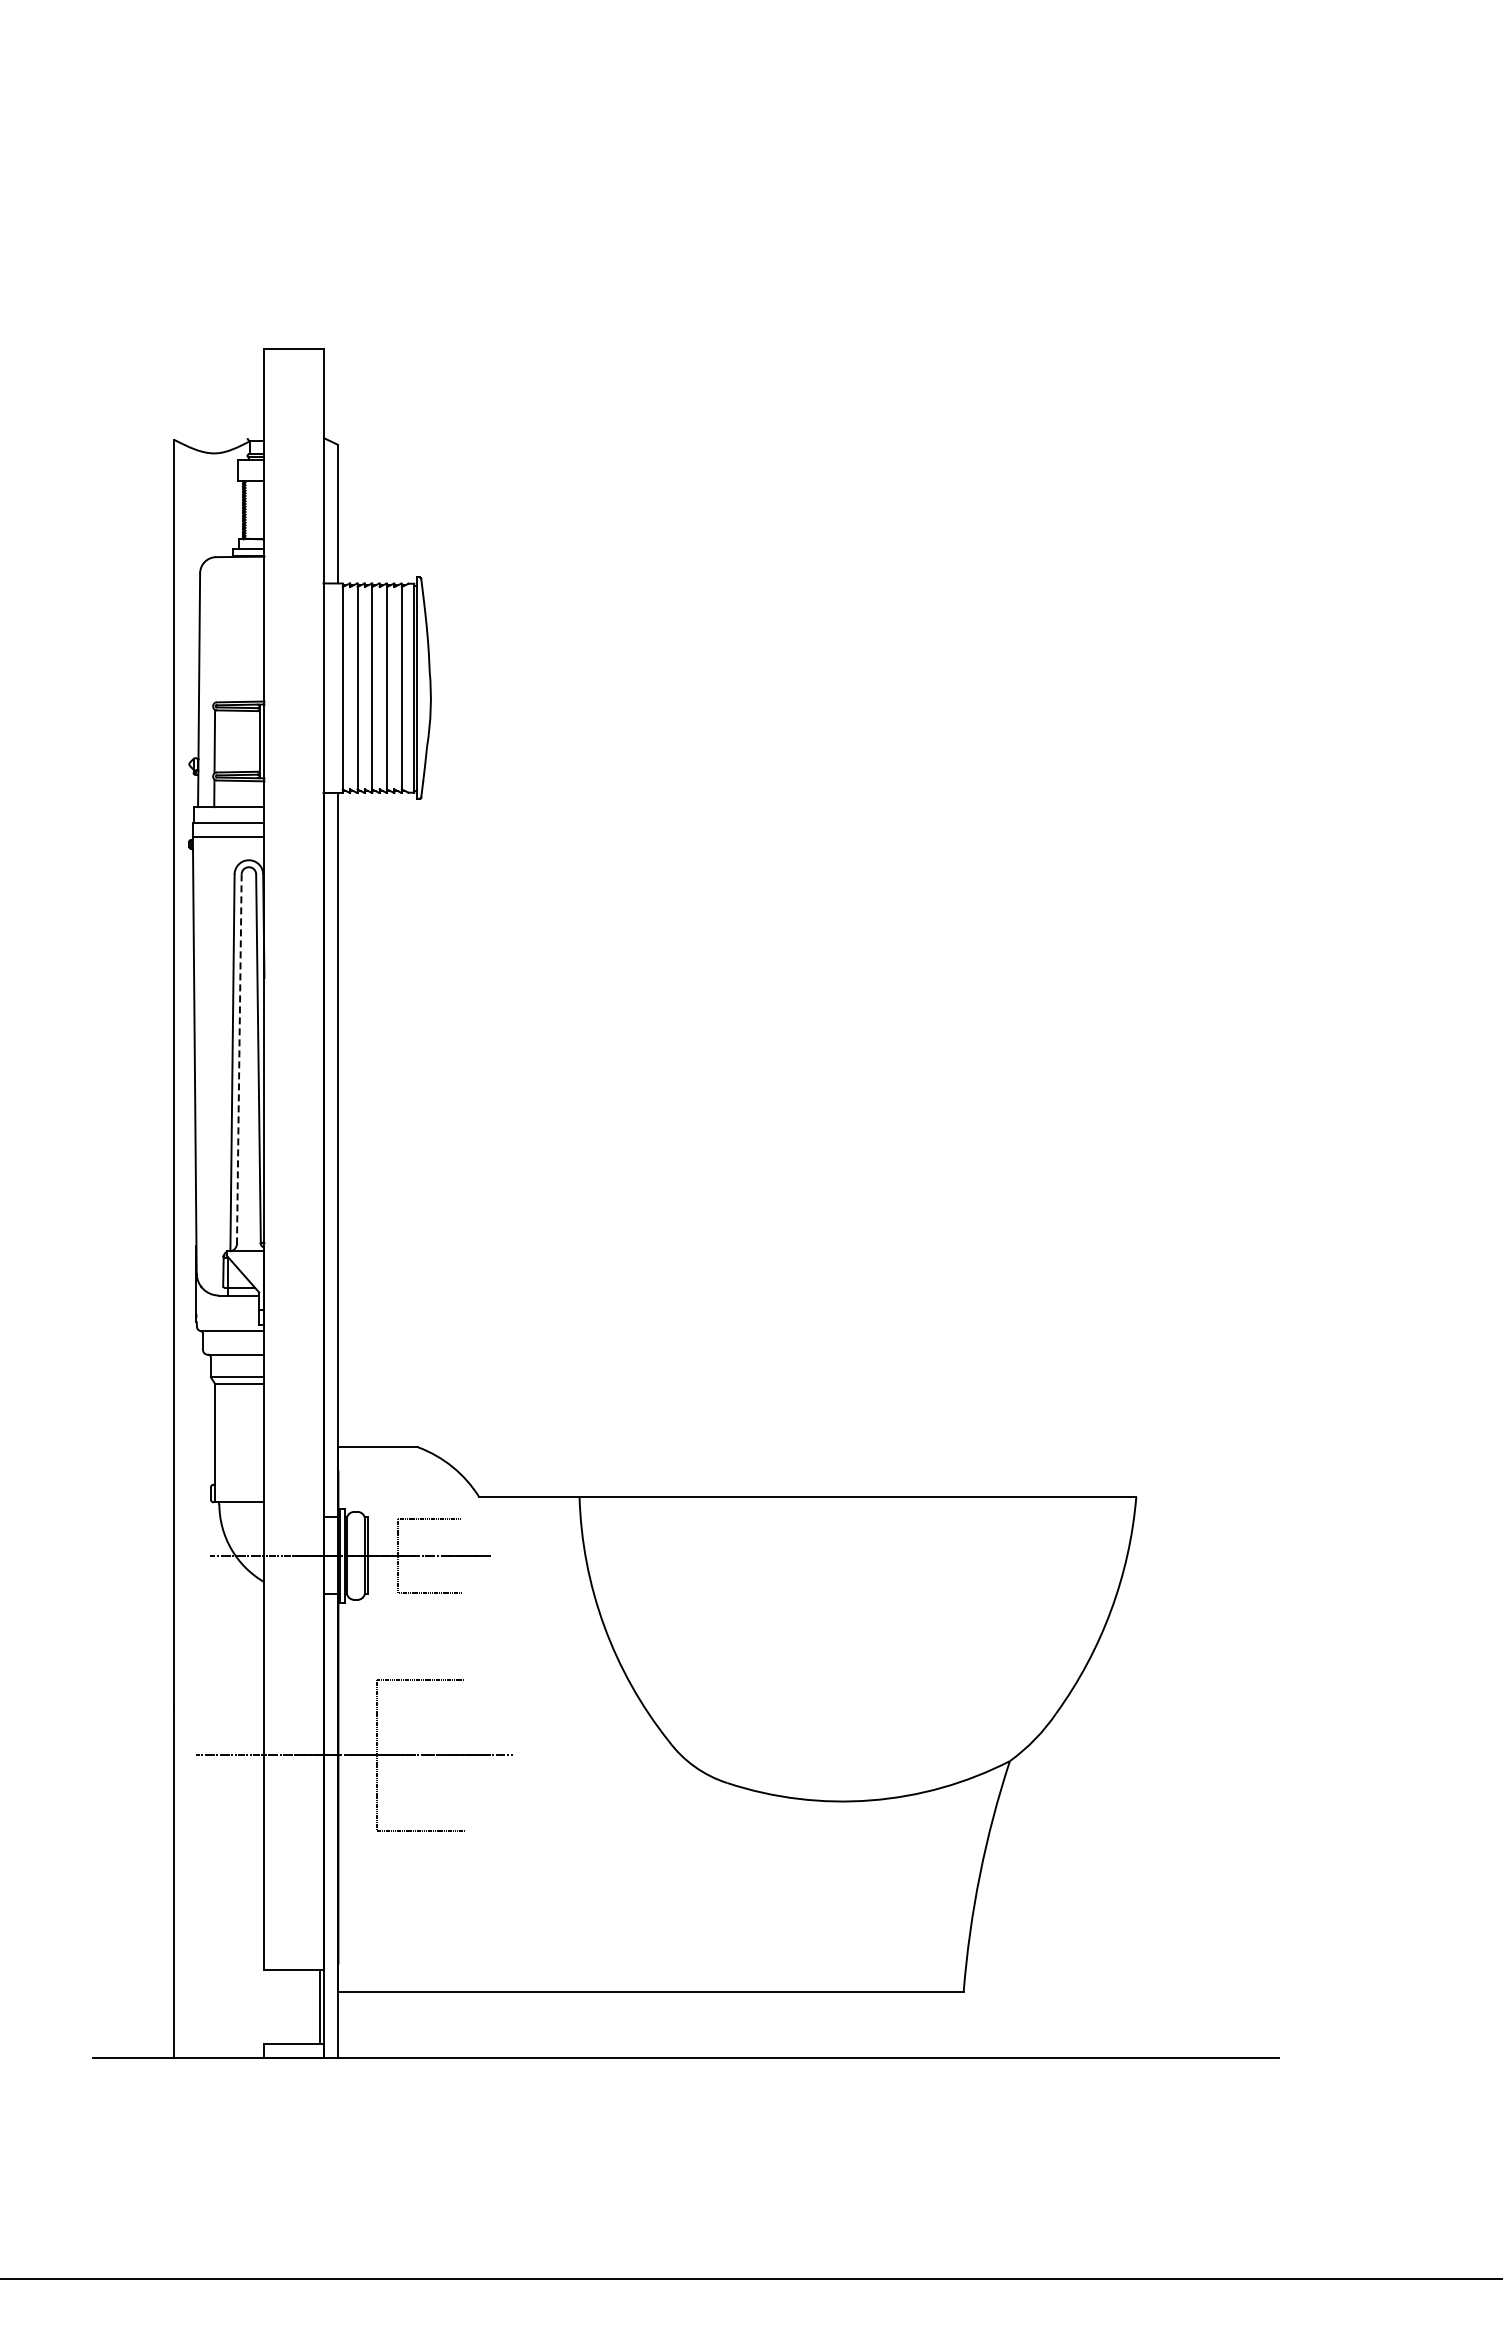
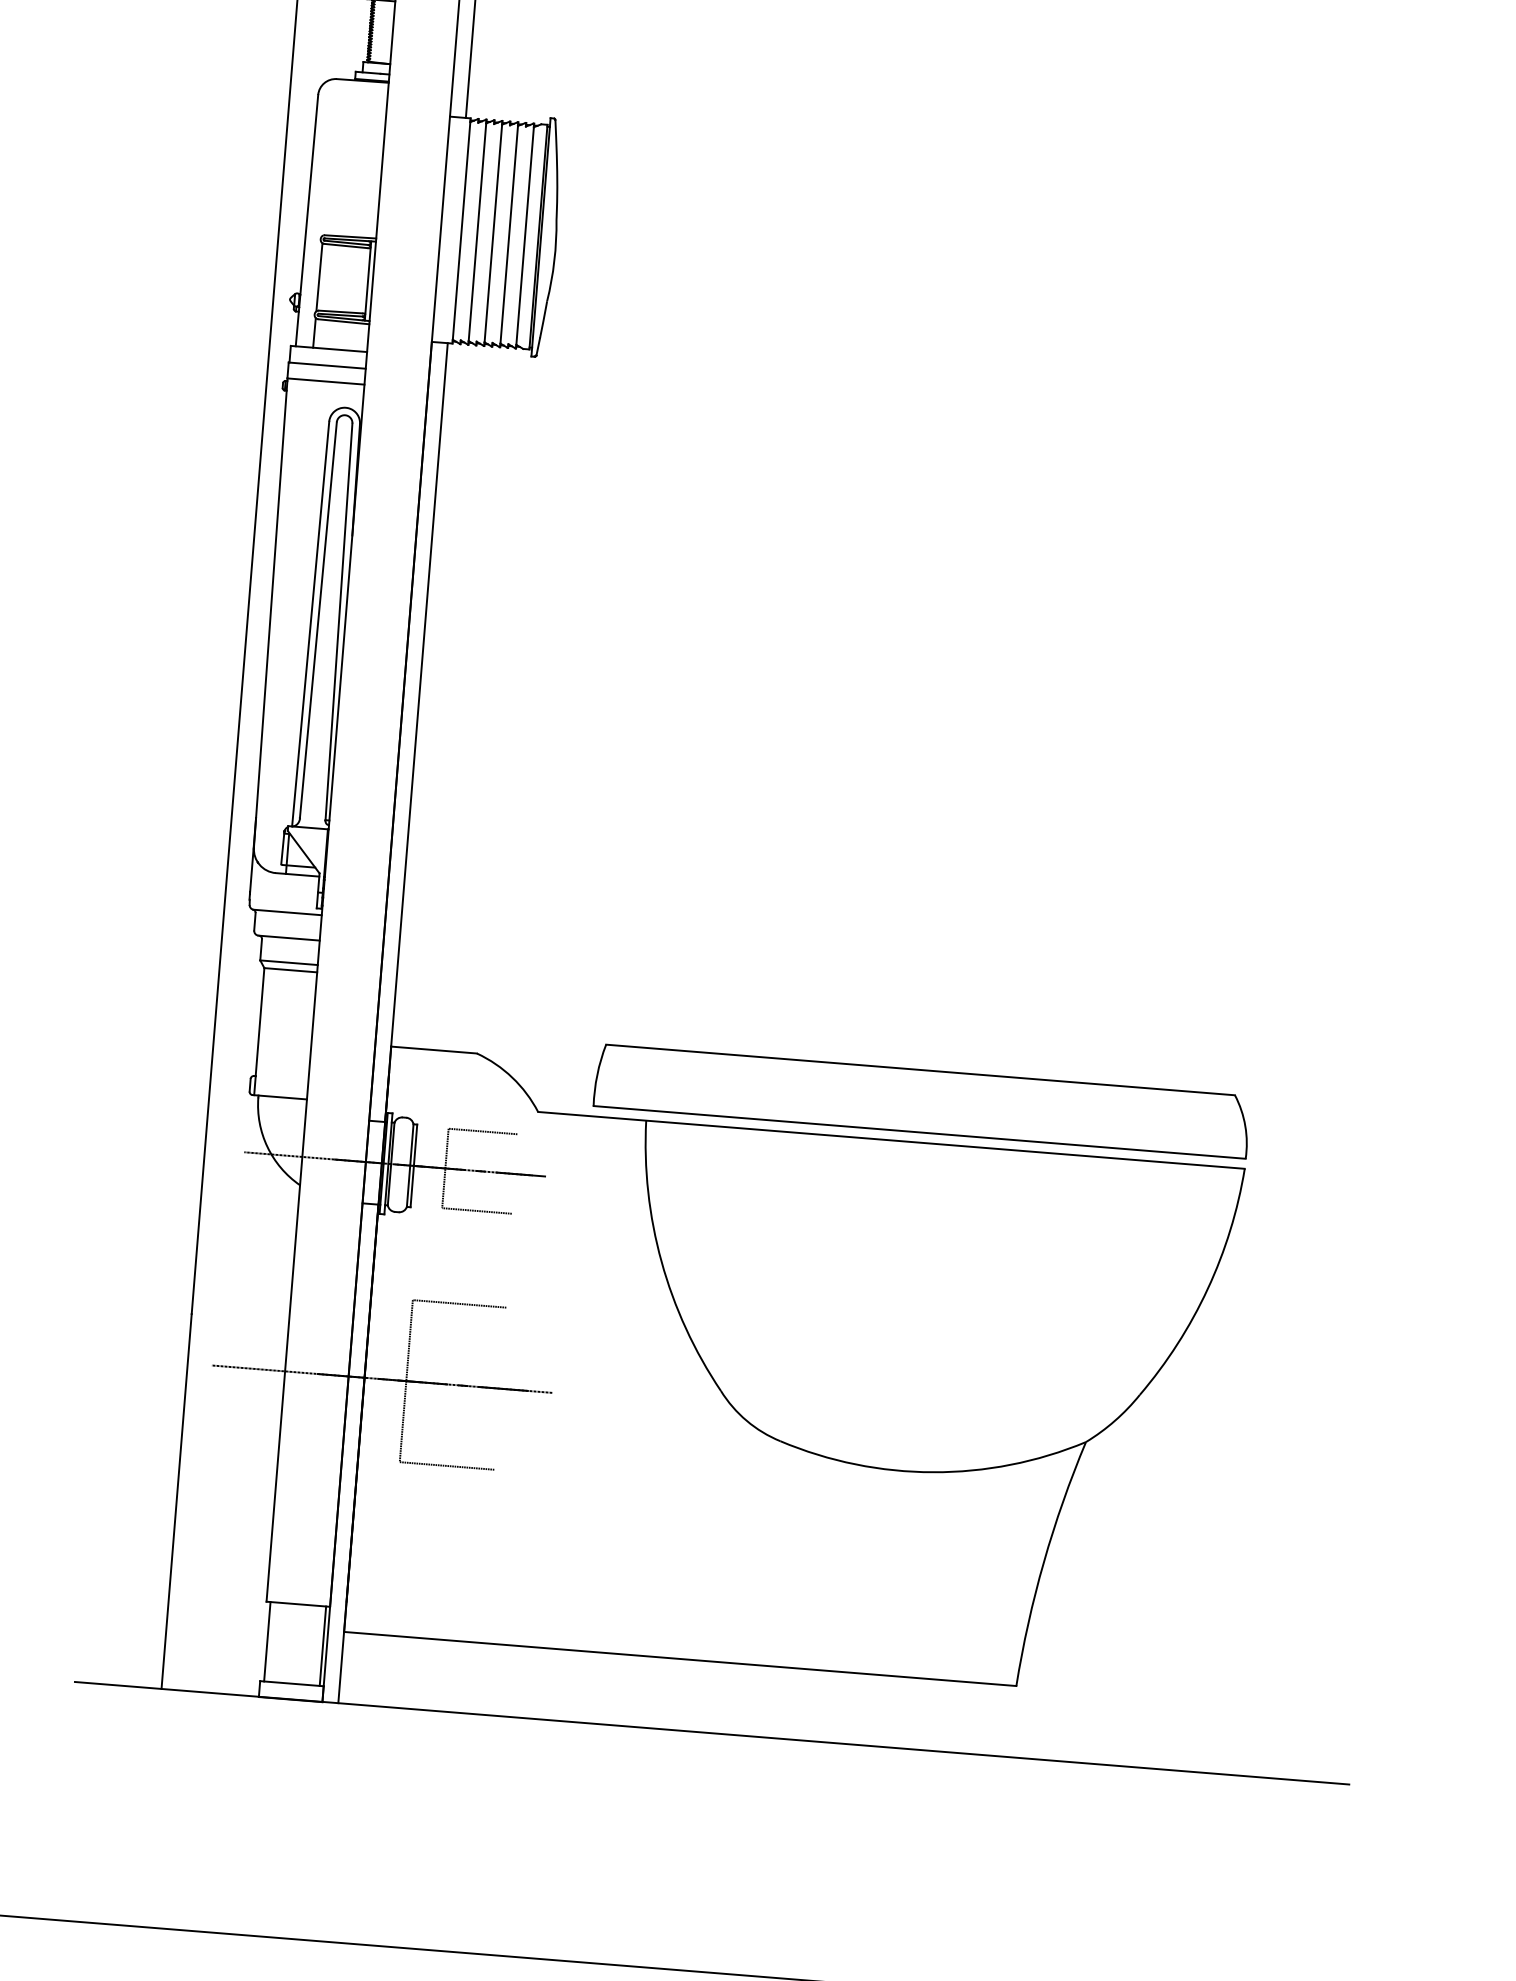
line: (239, 1059) -> (318, 621), dashed -> solid
part: (832, 1458) -> (921, 1101), added
line: (268, 2006) -> (267, 1641), added

